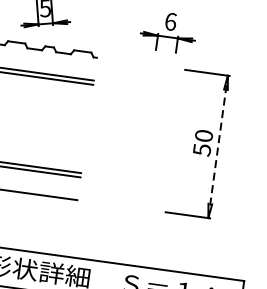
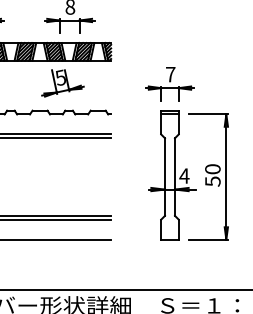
text: (170, 21) -> (170, 74), 6 -> 7
part: (157, 136) -> (172, 175), added
line: (218, 147) -> (226, 177), dashed -> solid

